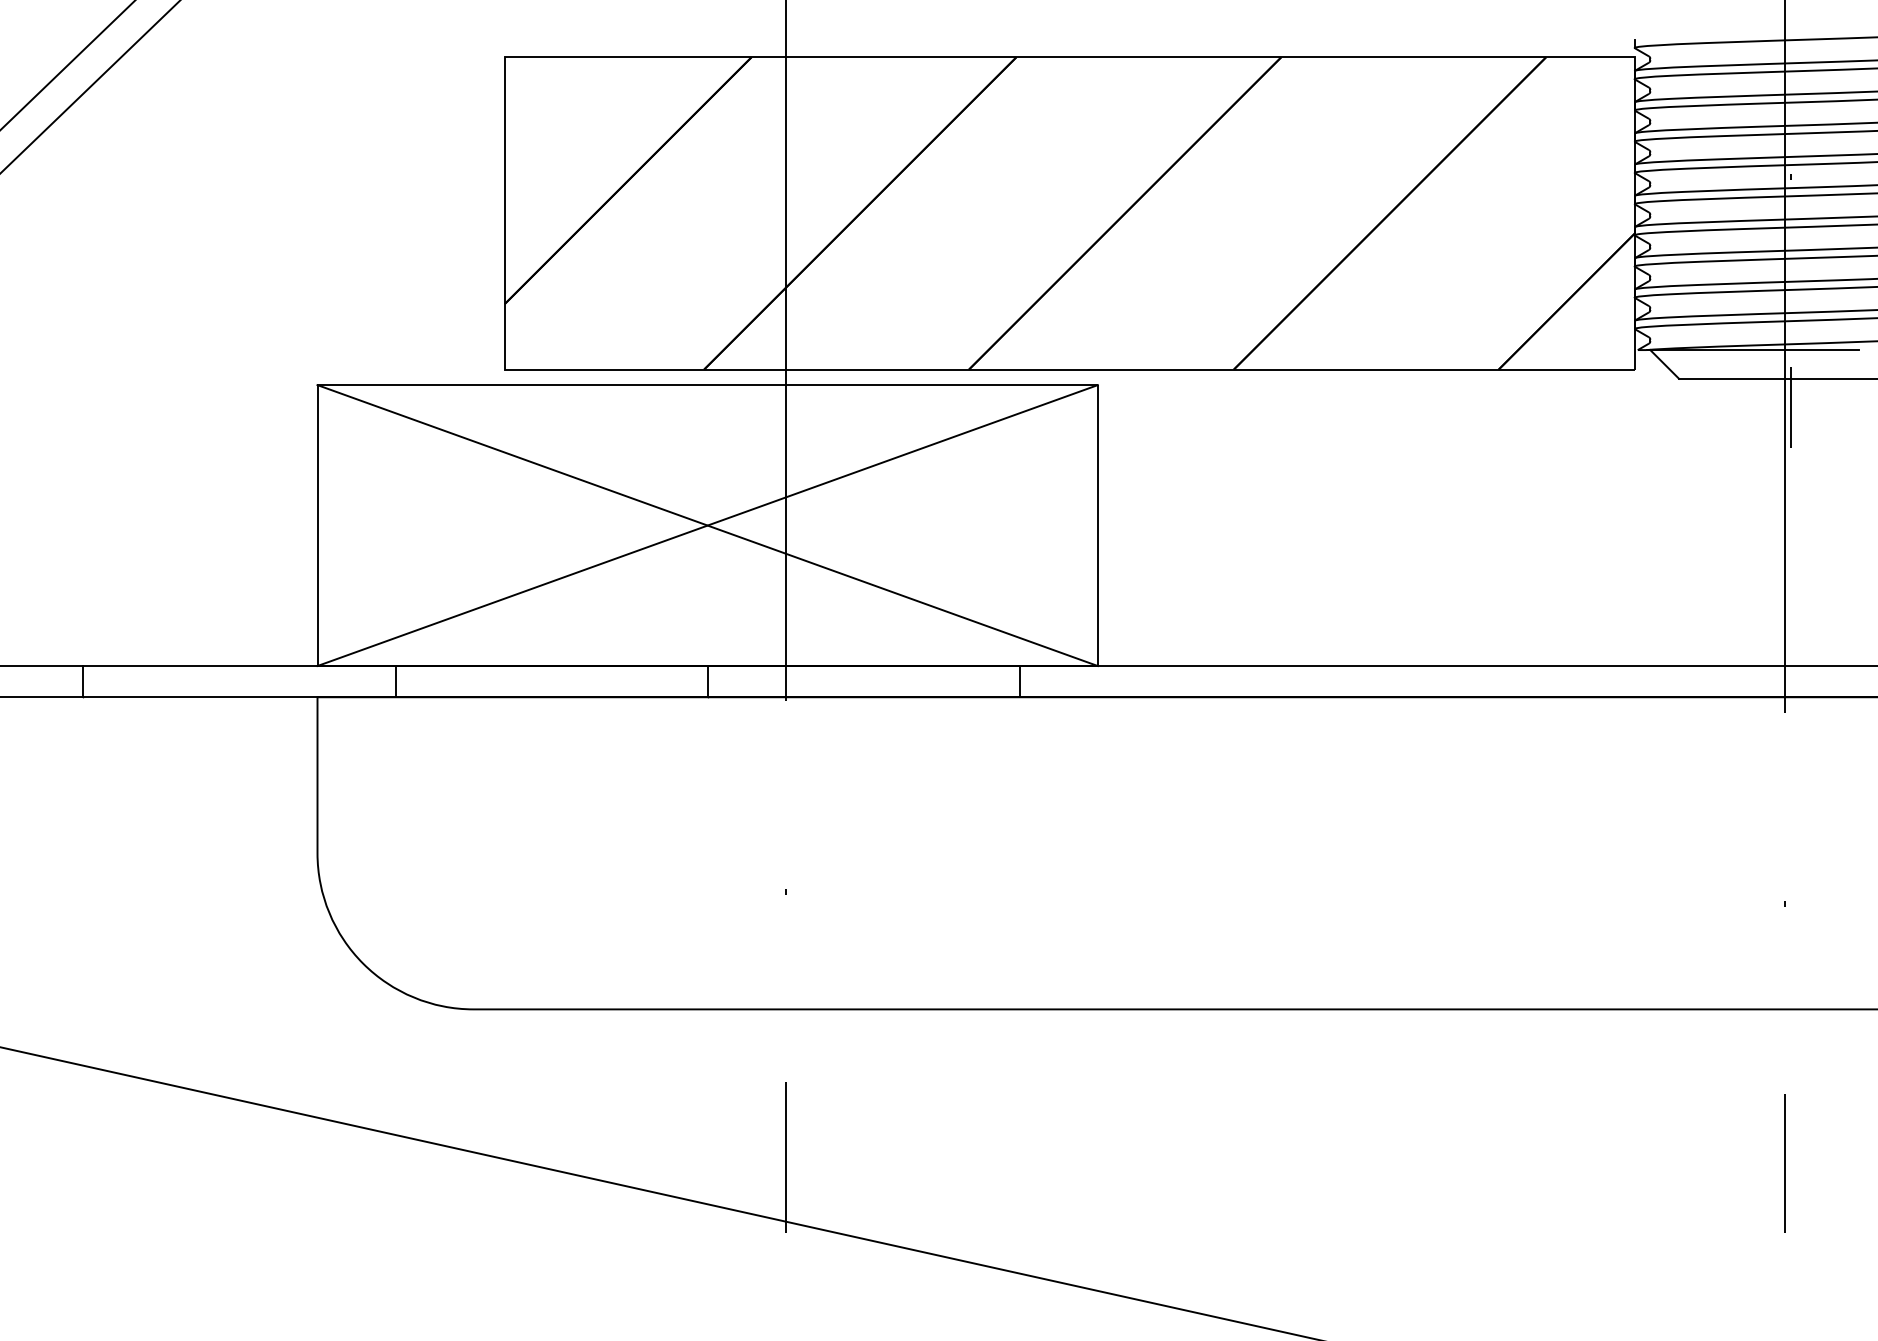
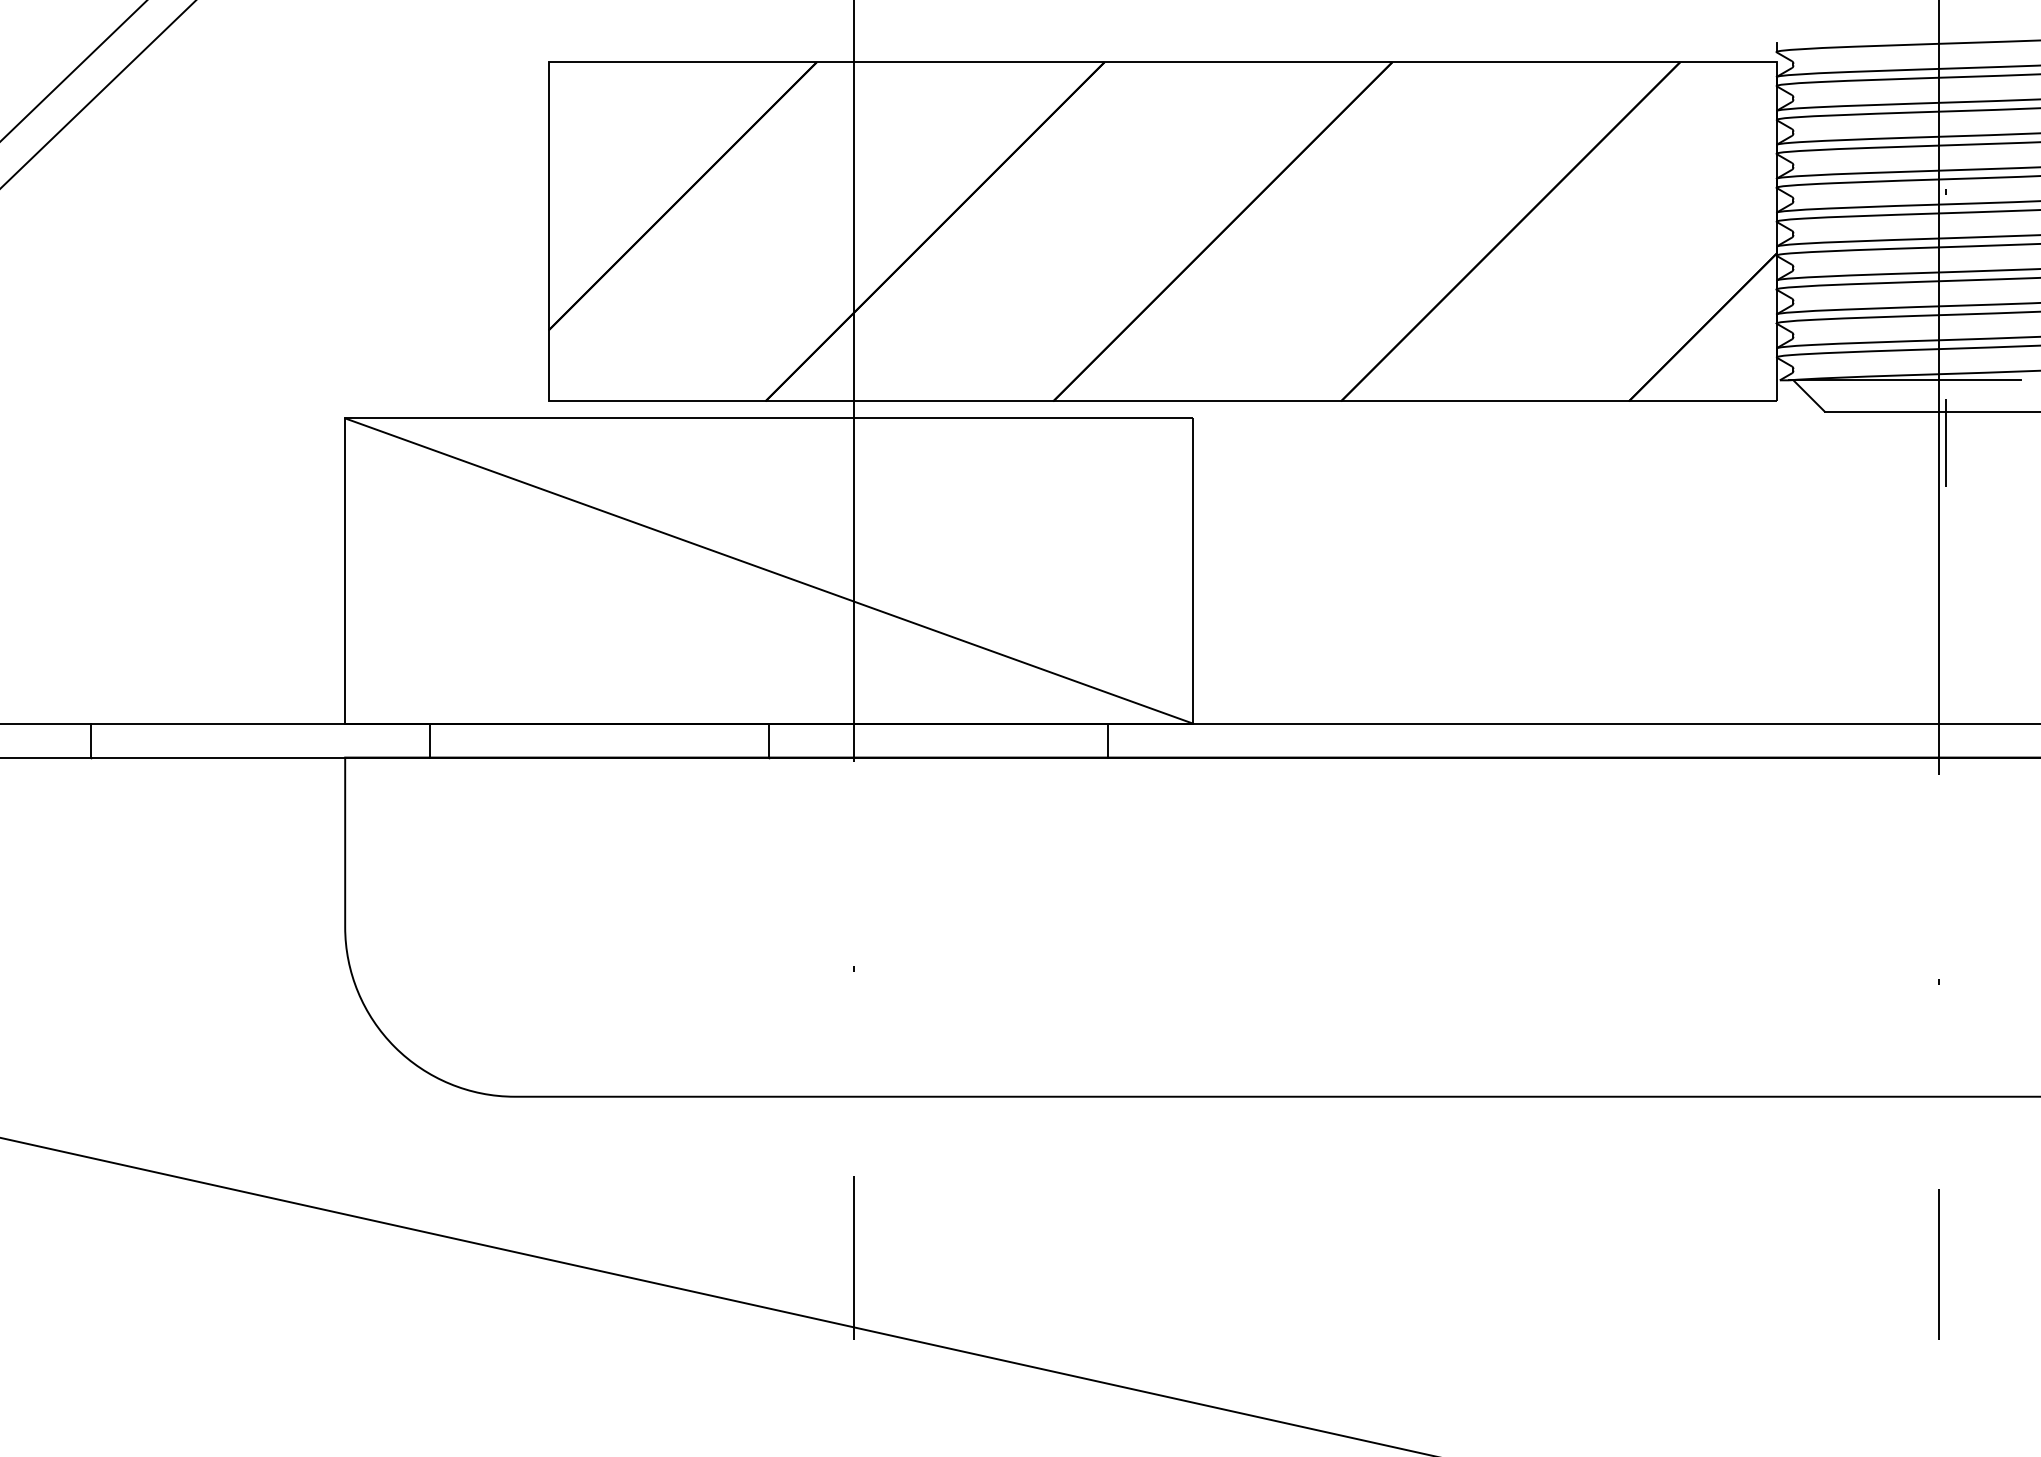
line: (708, 525) -> (769, 570), removed

